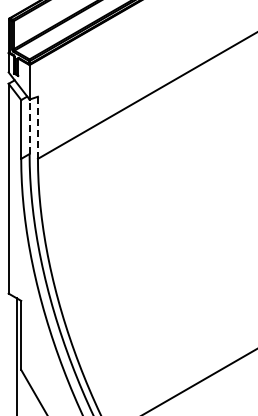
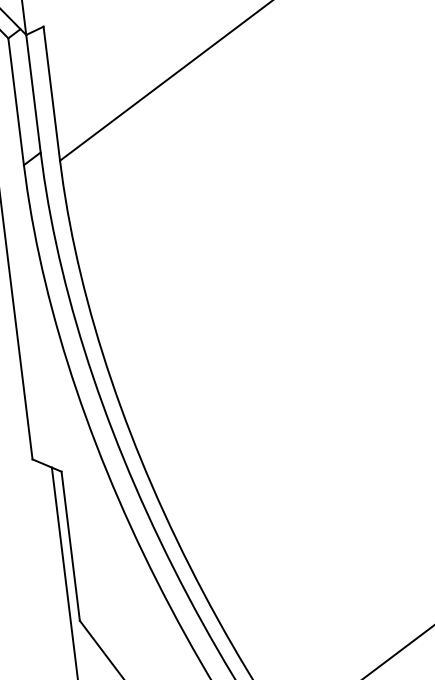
line: (29, 126) -> (33, 93), dashed -> solid
line: (37, 127) -> (50, 93), dashed -> solid

